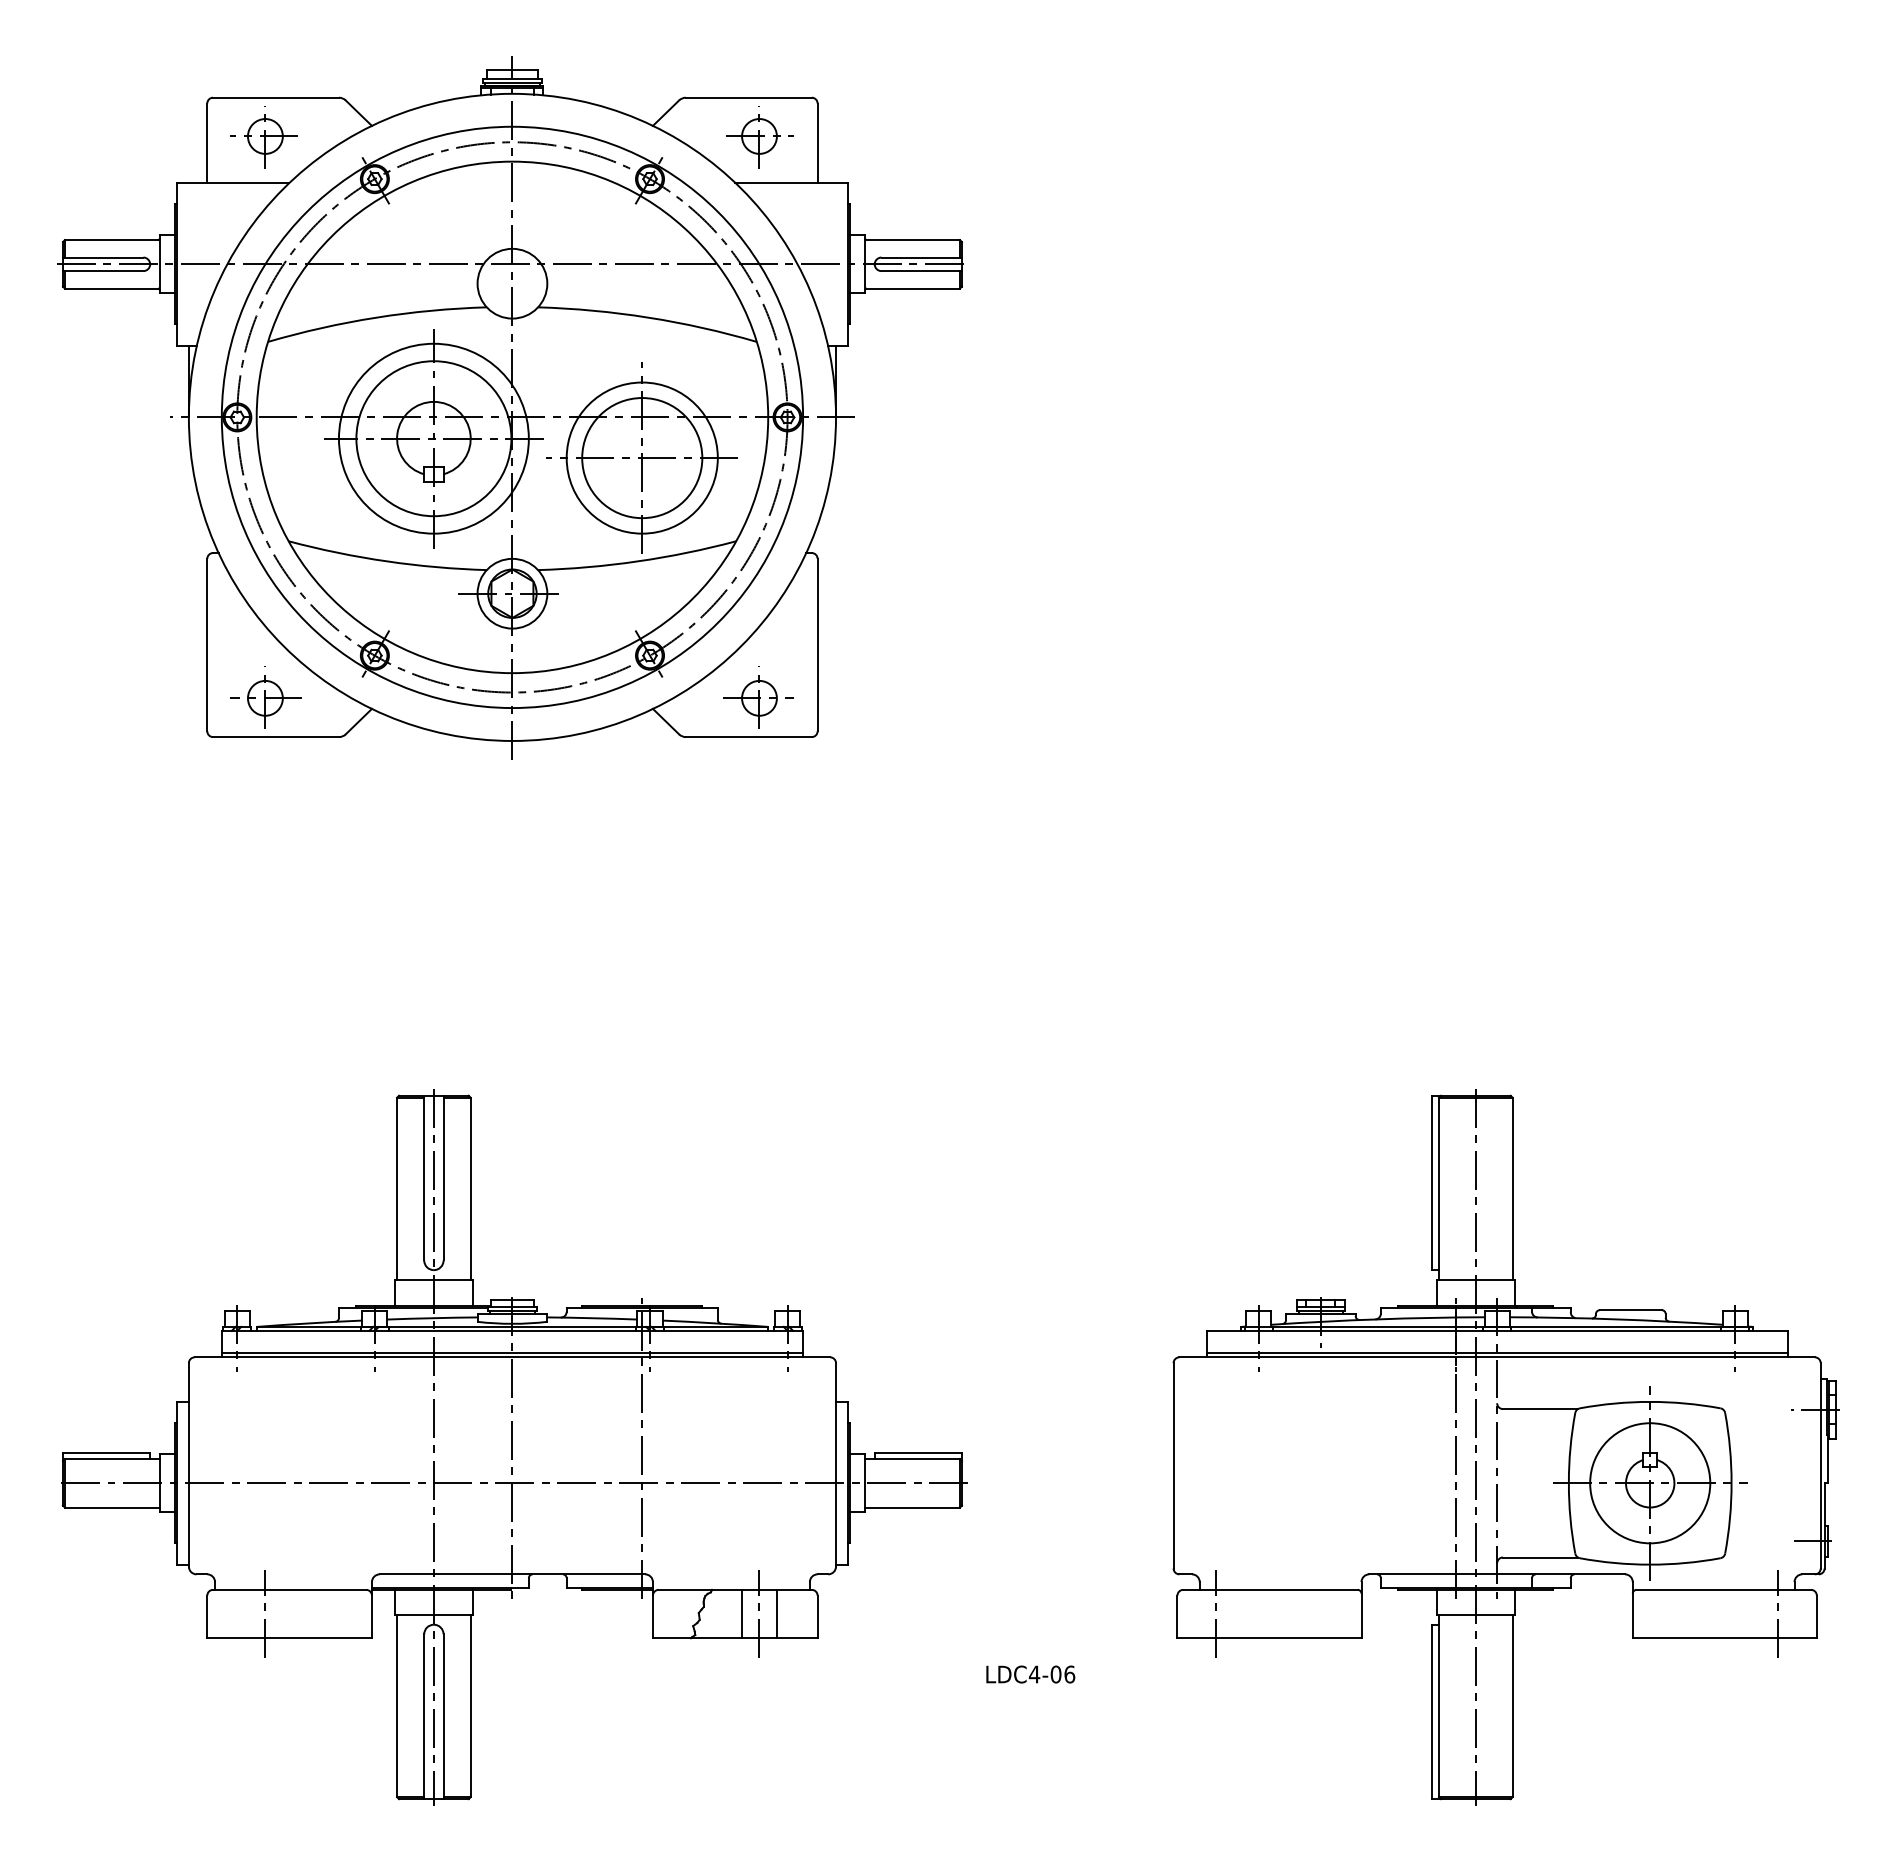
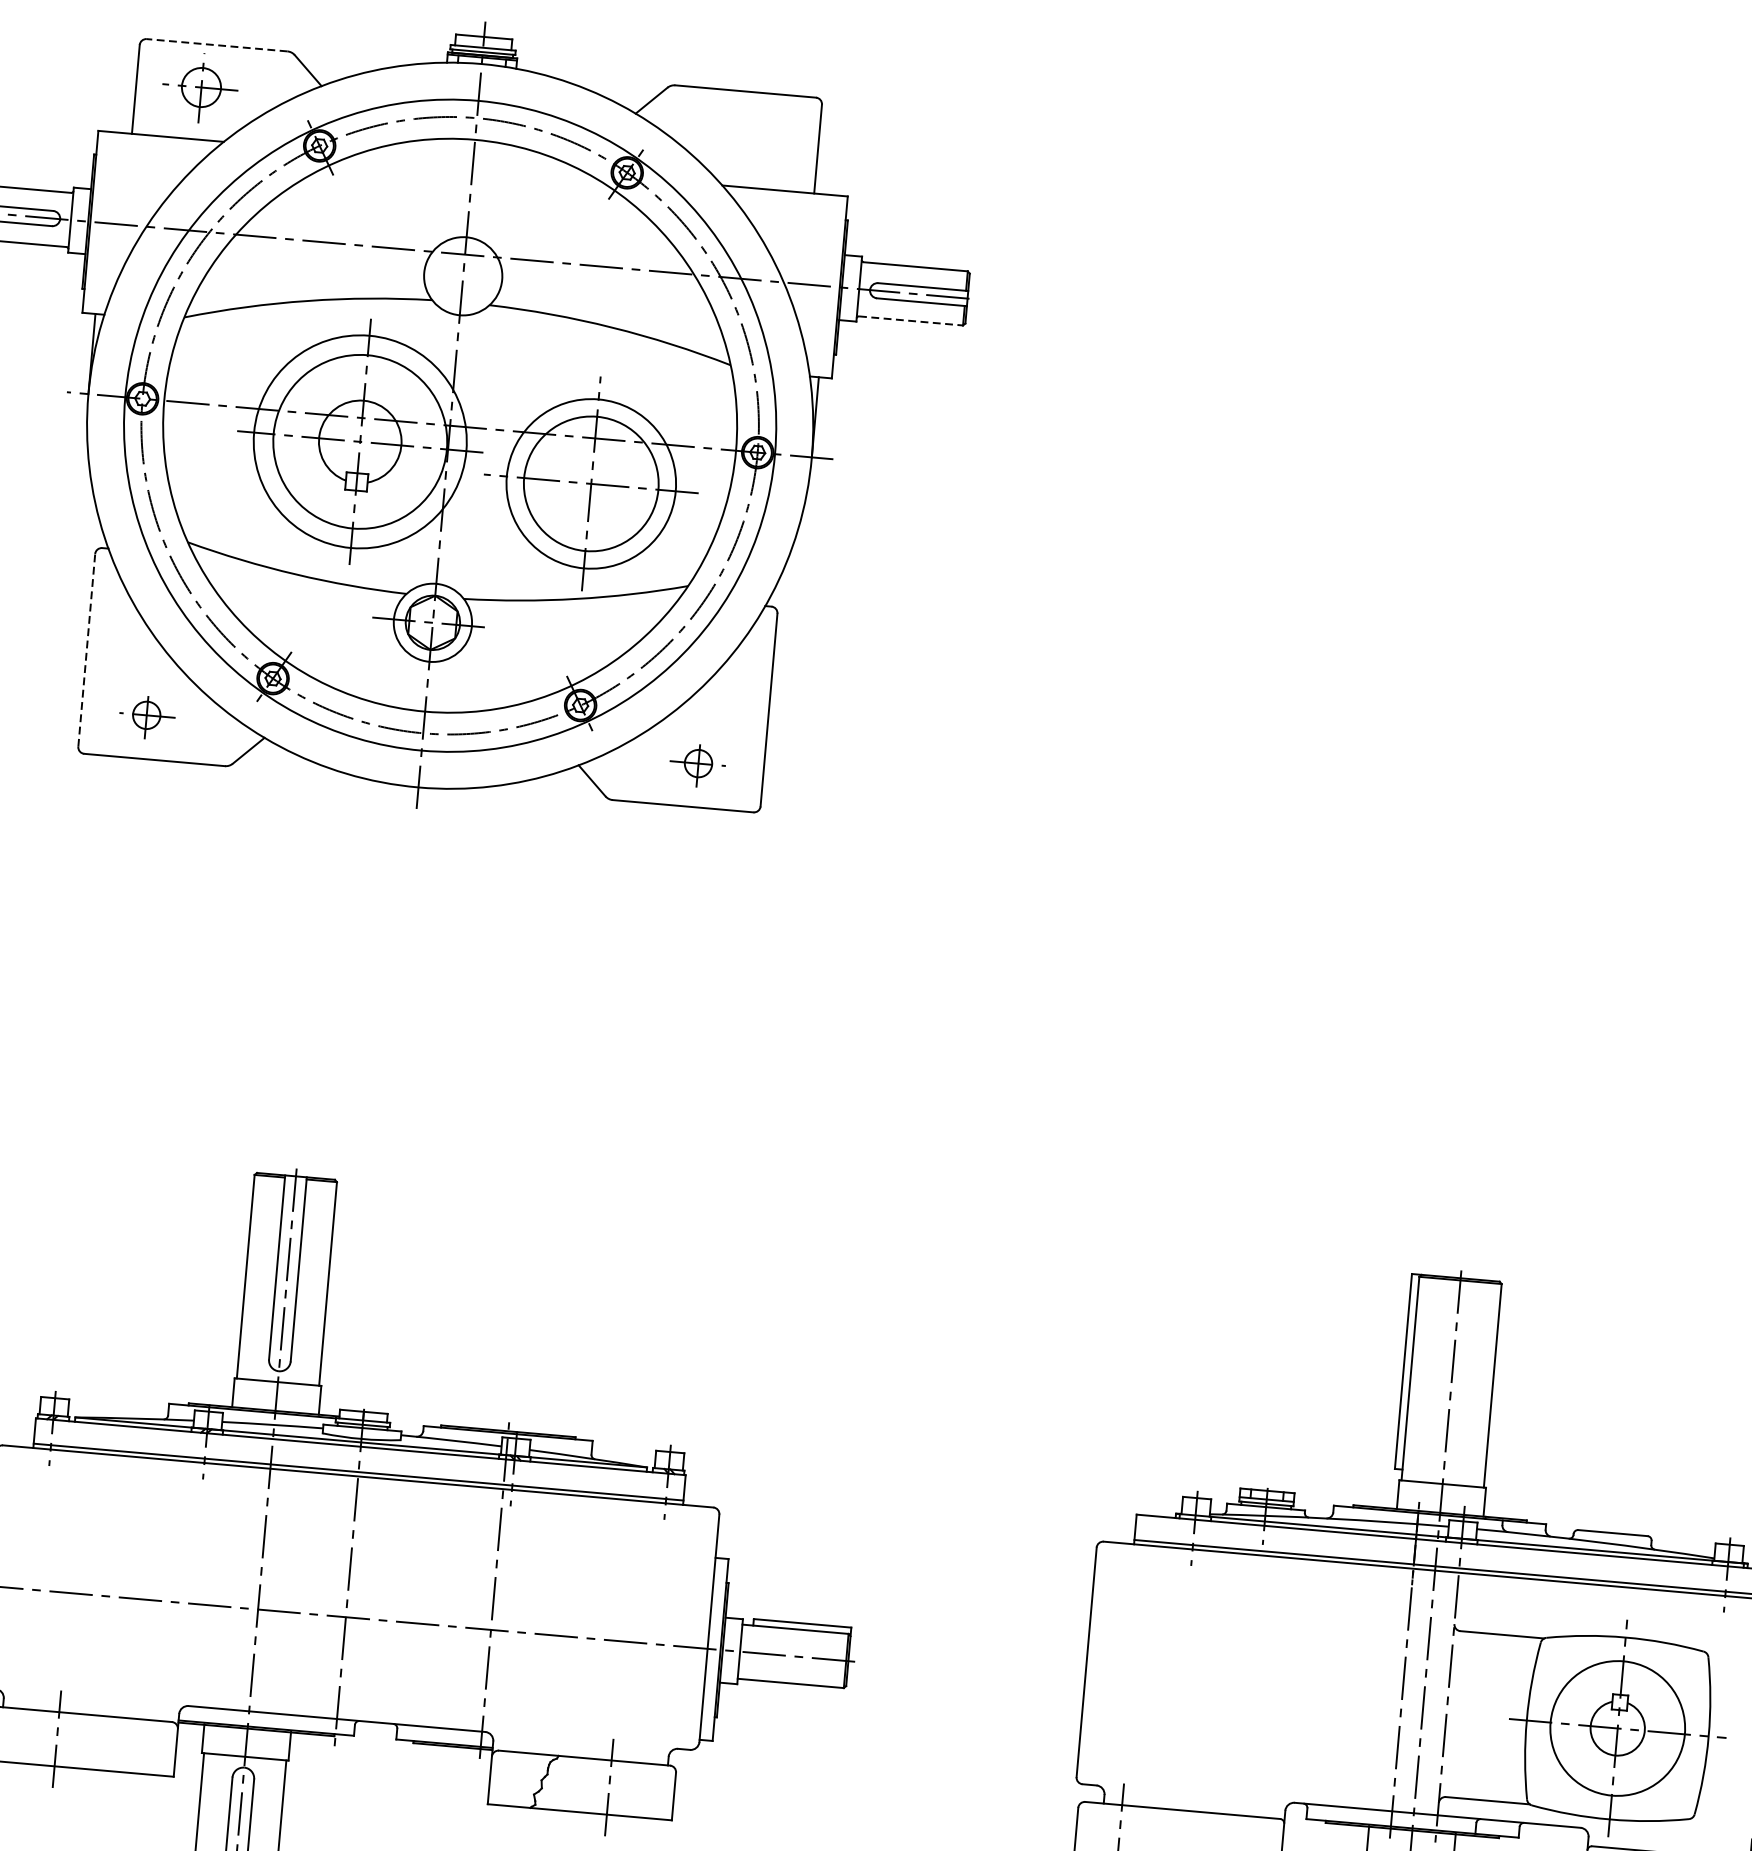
line: (276, 97) -> (217, 45), solid -> dashed
part: (759, 137) -> (753, 137), removed
line: (913, 288) -> (911, 320), solid -> dashed
line: (207, 644) -> (87, 649), solid -> dashed
part: (265, 697) -> (146, 714), size x0.7
part: (758, 697) -> (697, 762), size x0.7
line: (742, 1613) -> (590, 1785), removed
line: (776, 1613) -> (628, 1788), removed

